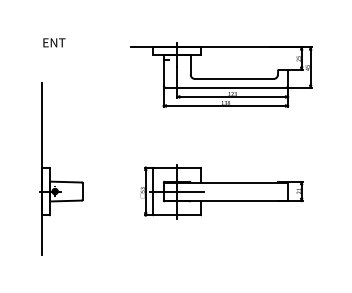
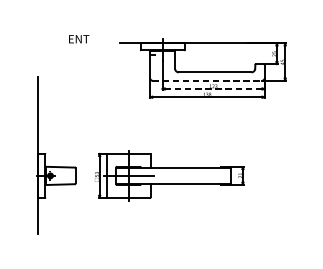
text: (54, 42) -> (79, 38), moved
line: (225, 87) -> (206, 80), solid -> dashed
line: (233, 96) -> (214, 88), solid -> dashed
part: (221, 191) -> (169, 175), moved

